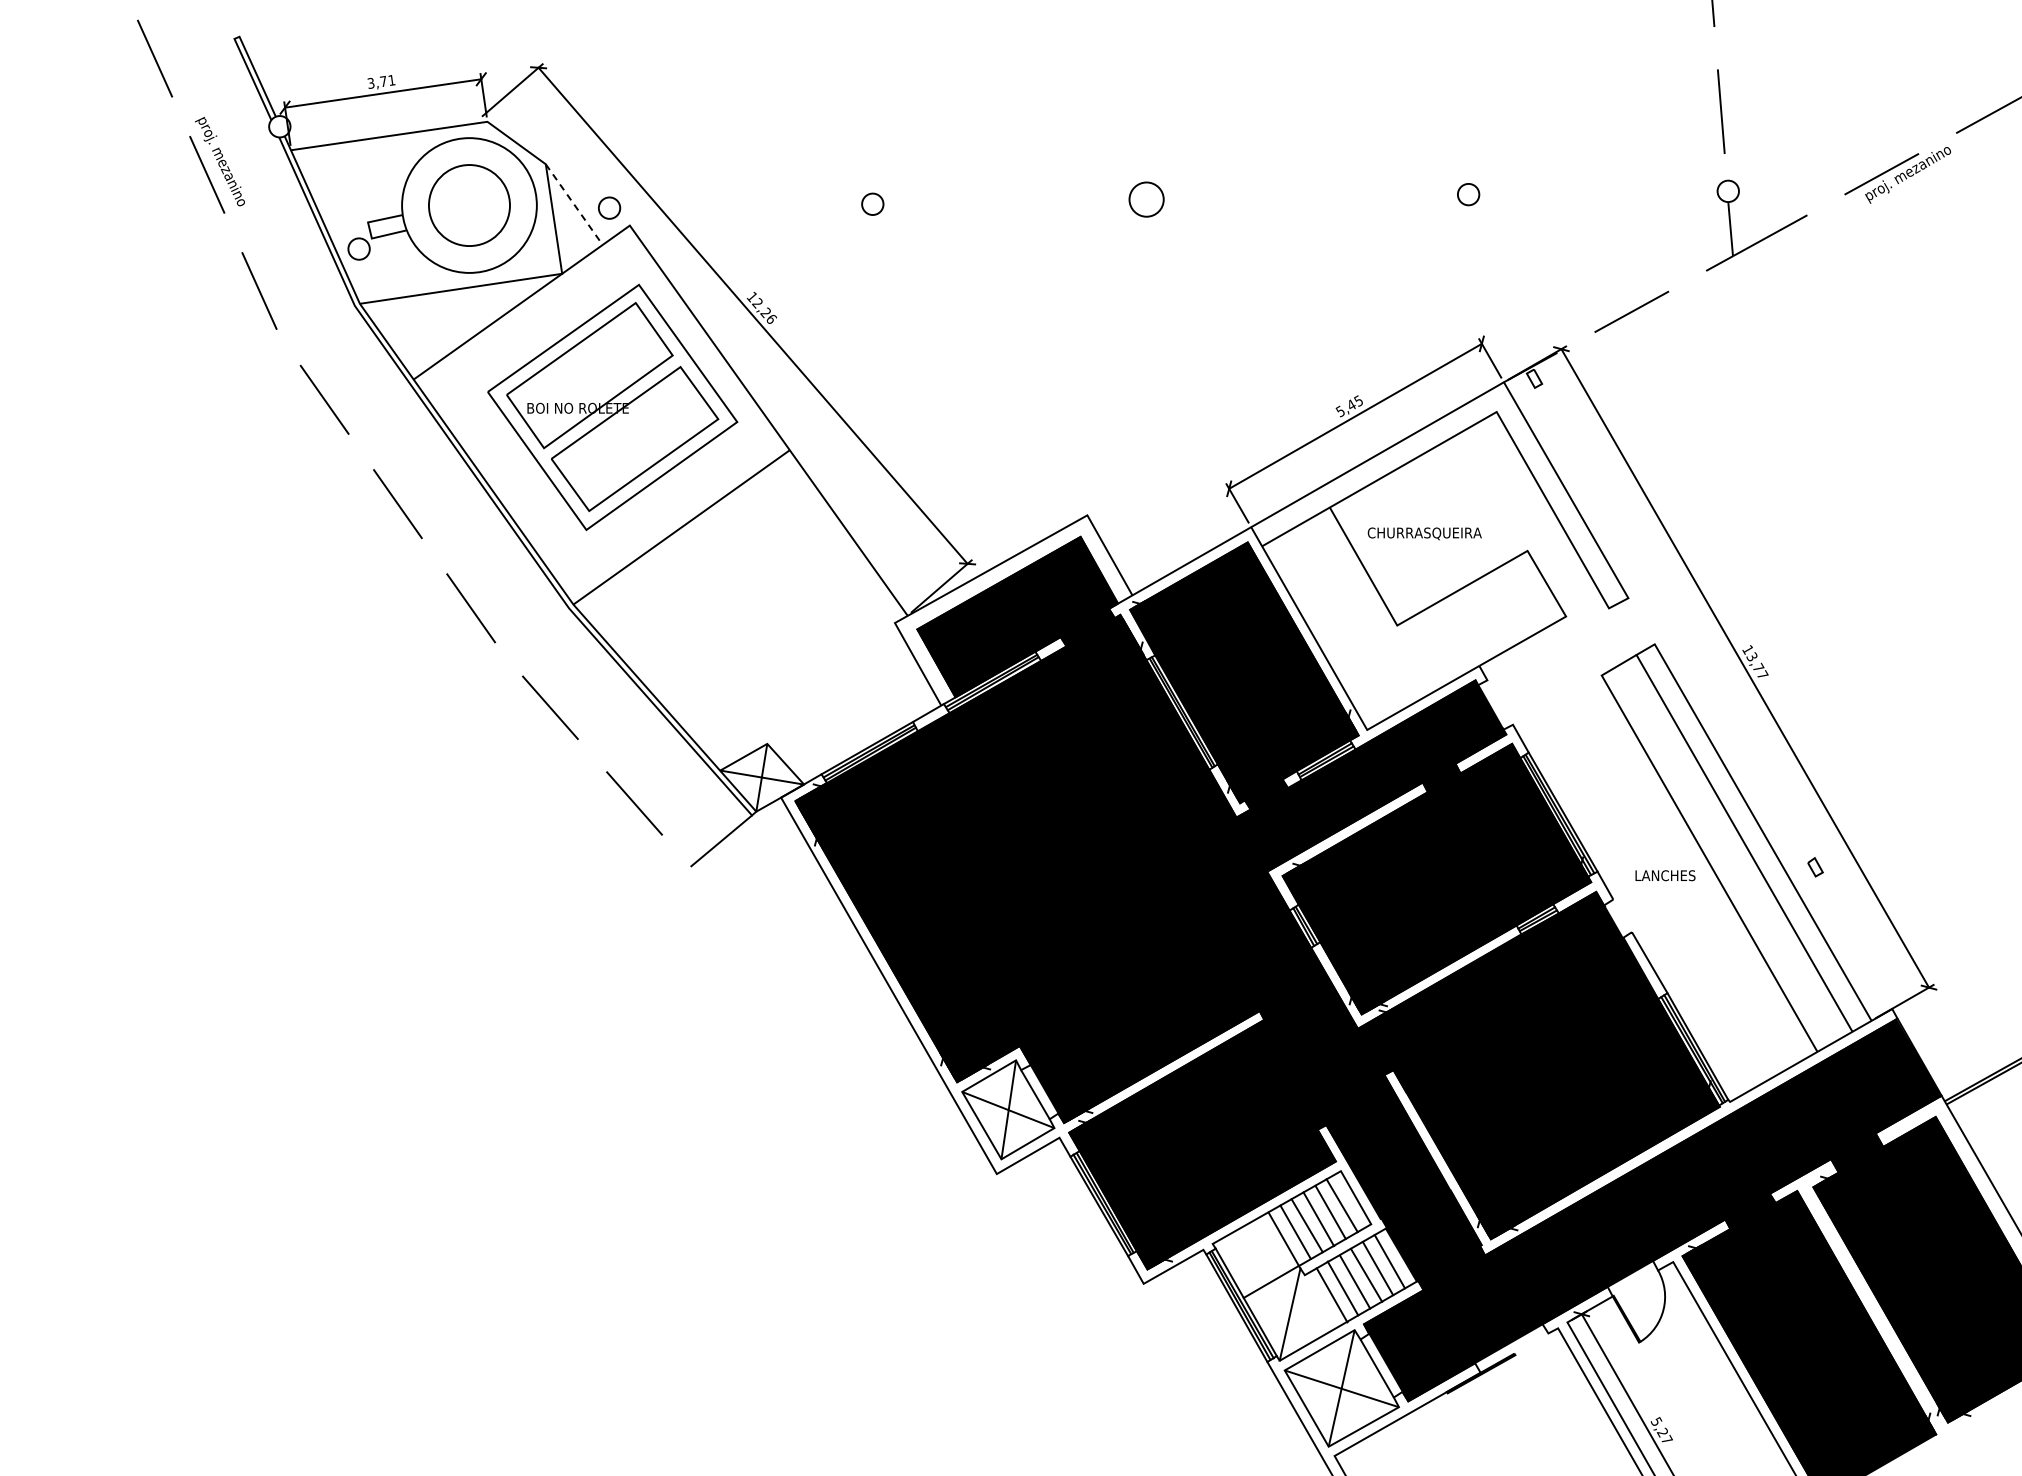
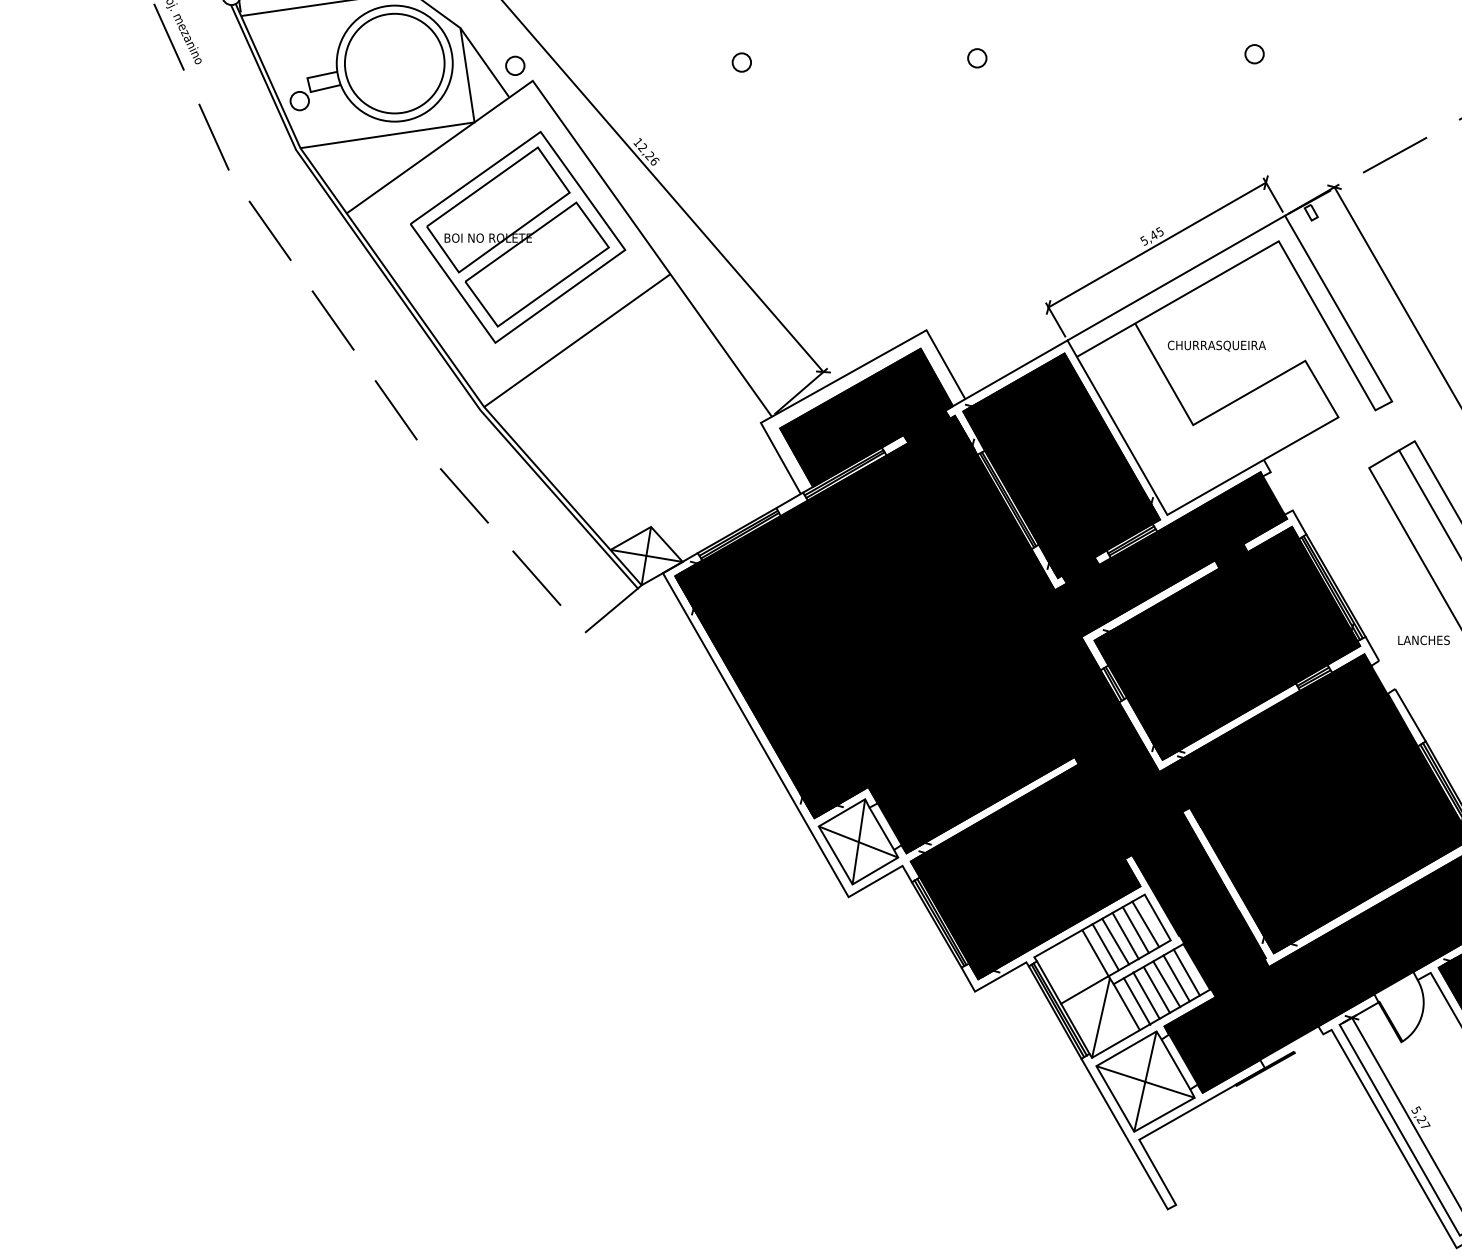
circle: (1145, 198) -> (976, 57), size x0.62
line: (573, 204) -> (484, 62), dashed -> solid
circle: (469, 205) -> (394, 63), size x1.43
line: (1319, 1301) -> (1126, 1006), added

